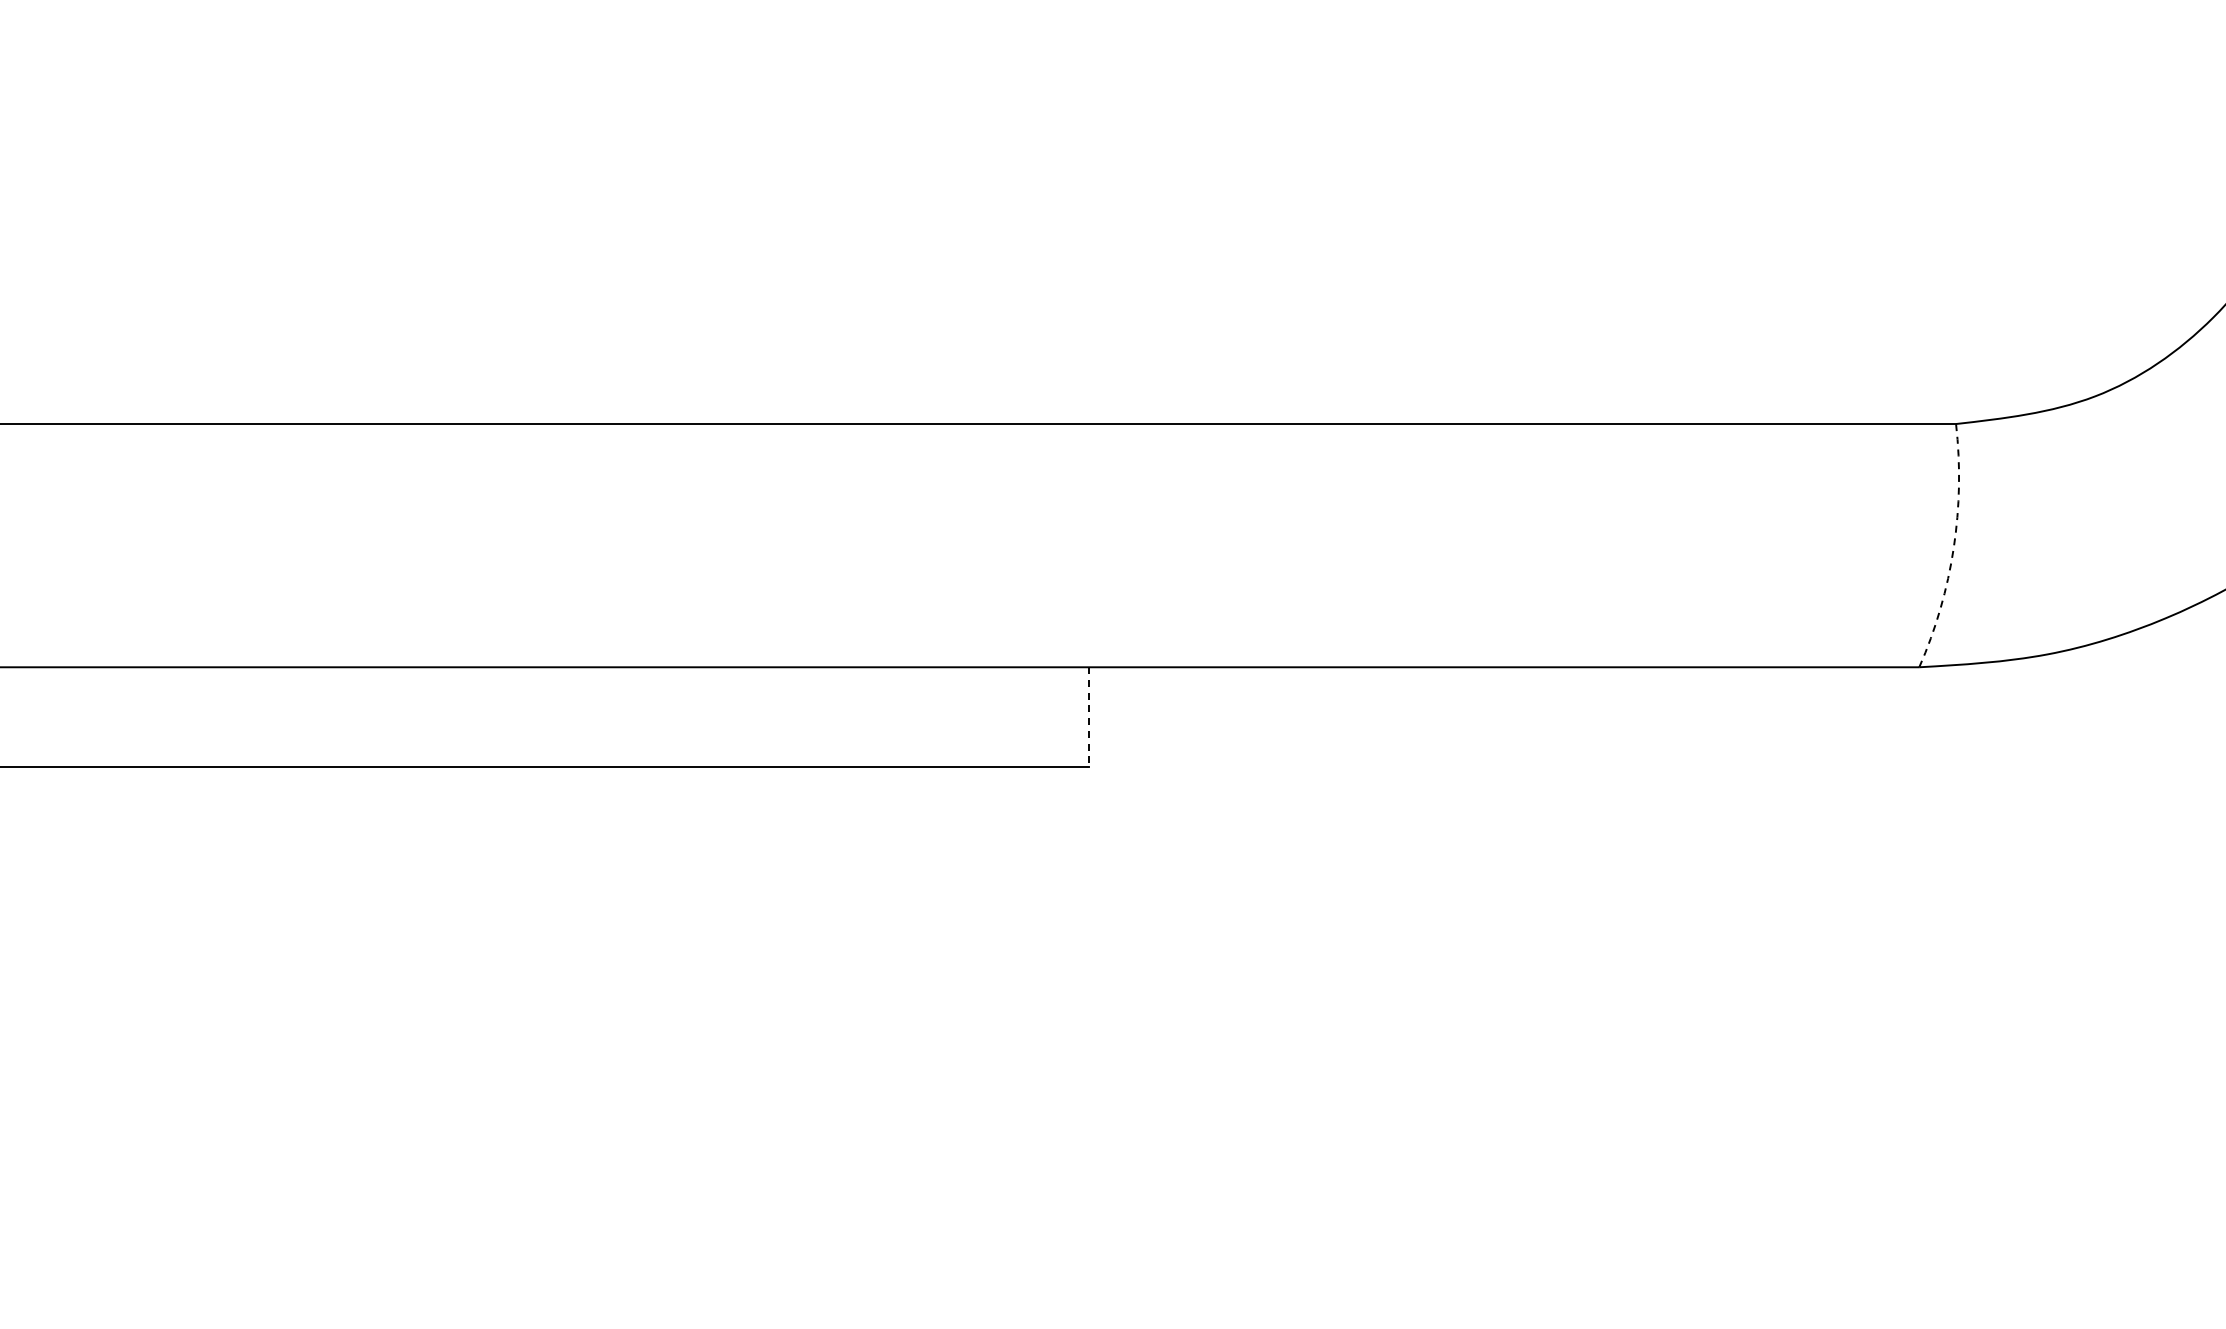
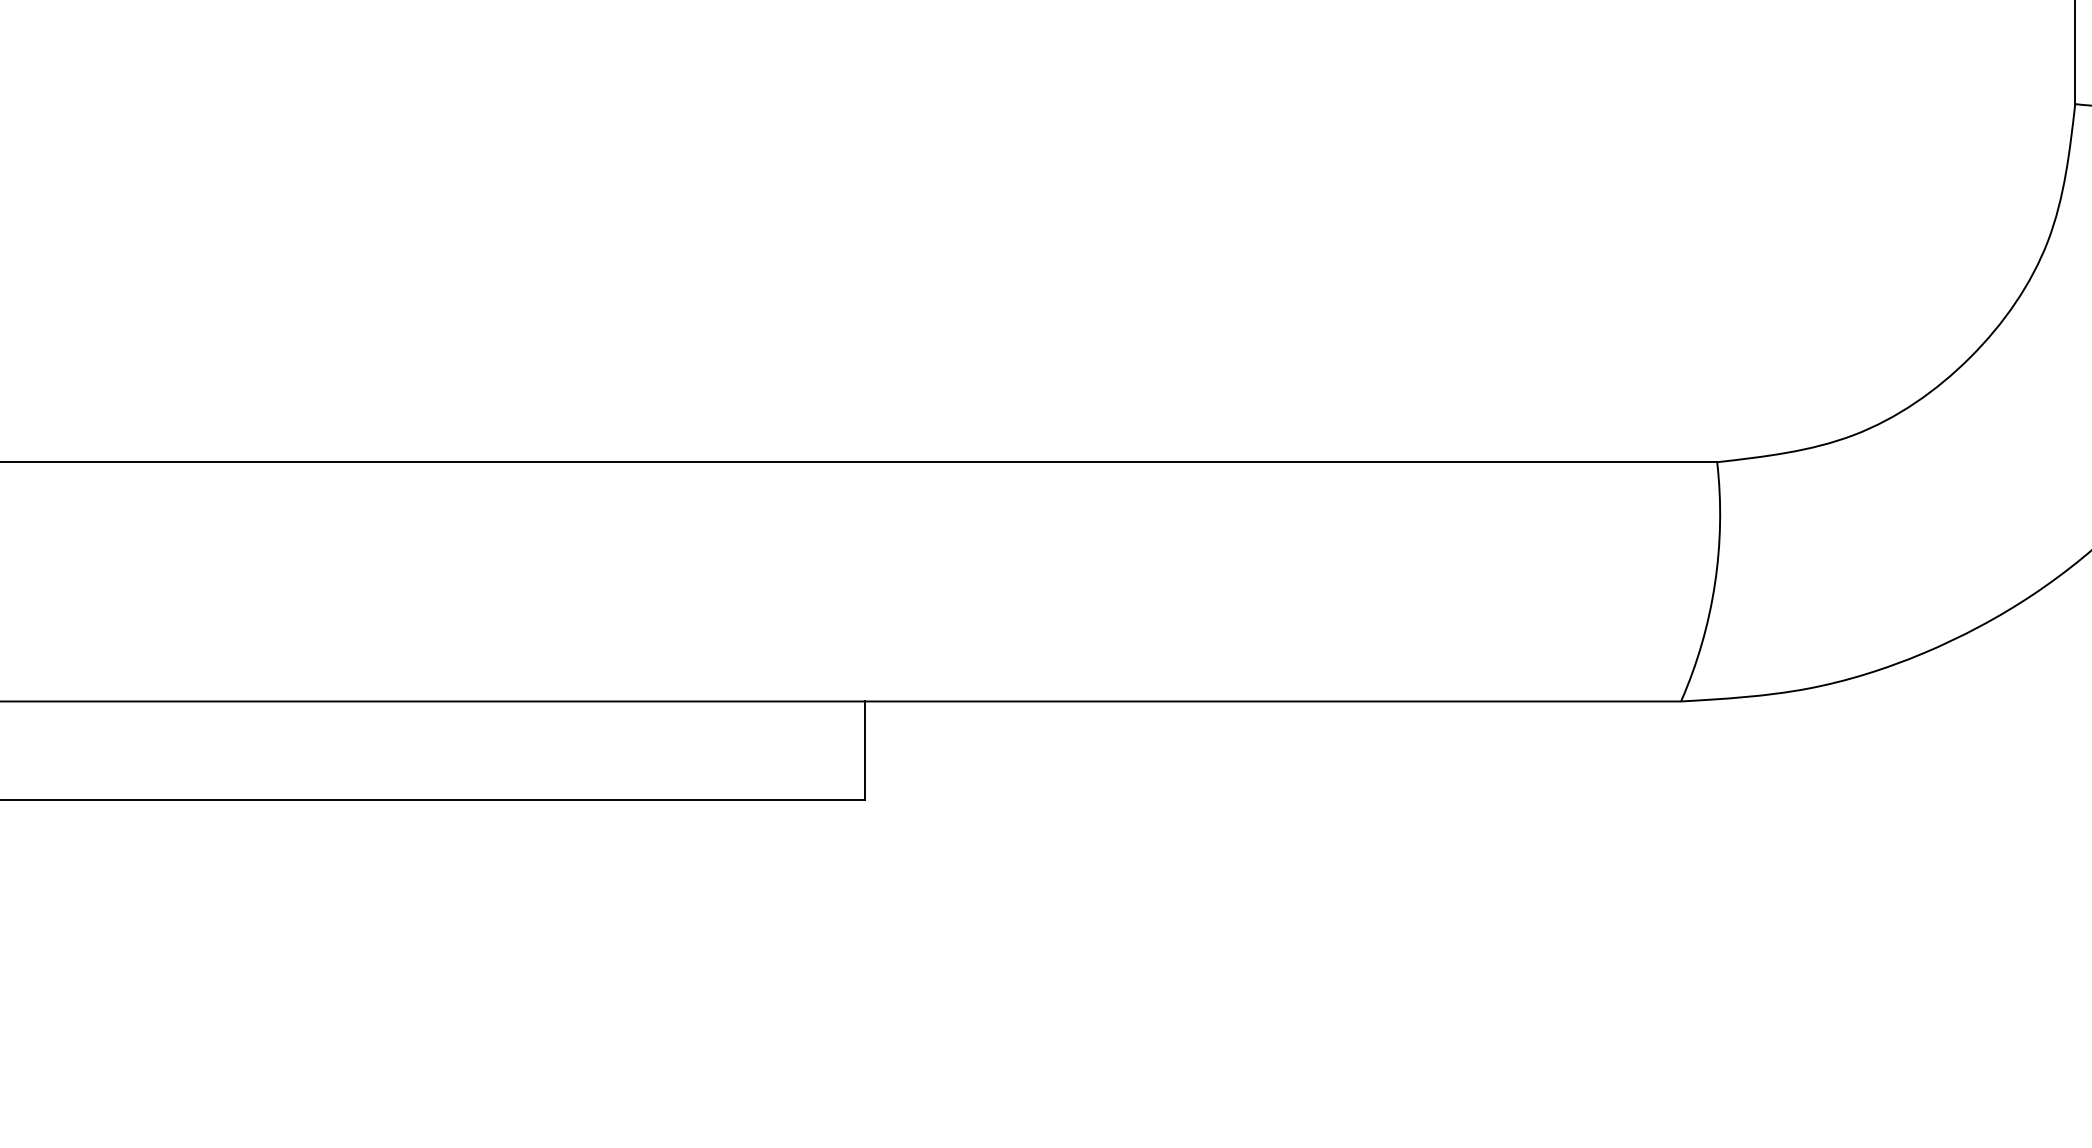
arc: (1953, 548) -> (1714, 584), dashed -> solid
line: (1089, 717) -> (864, 750), dashed -> solid

